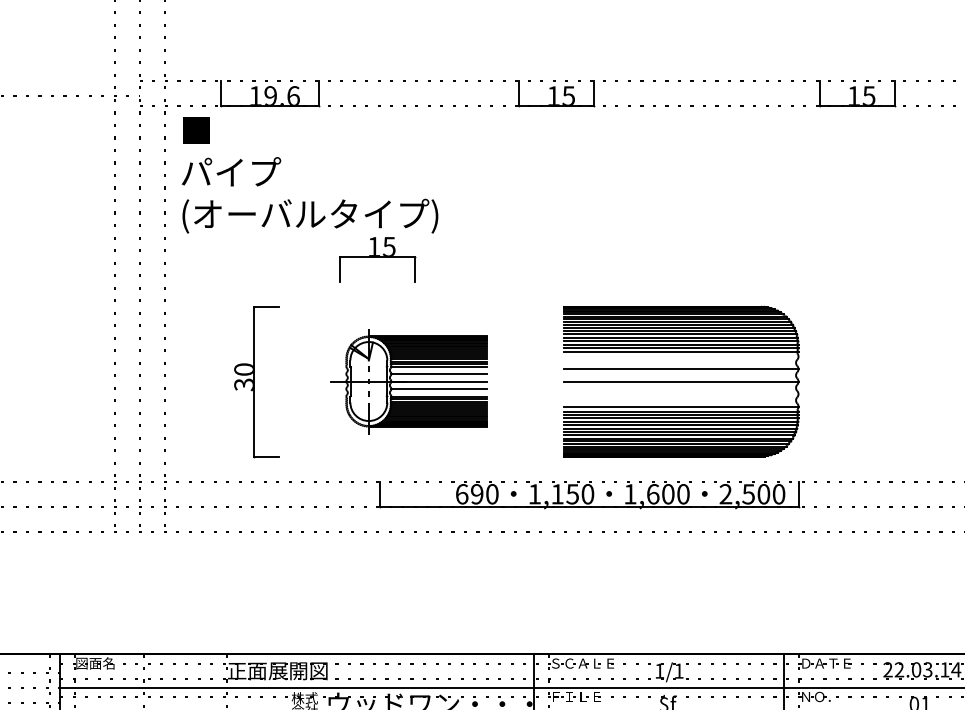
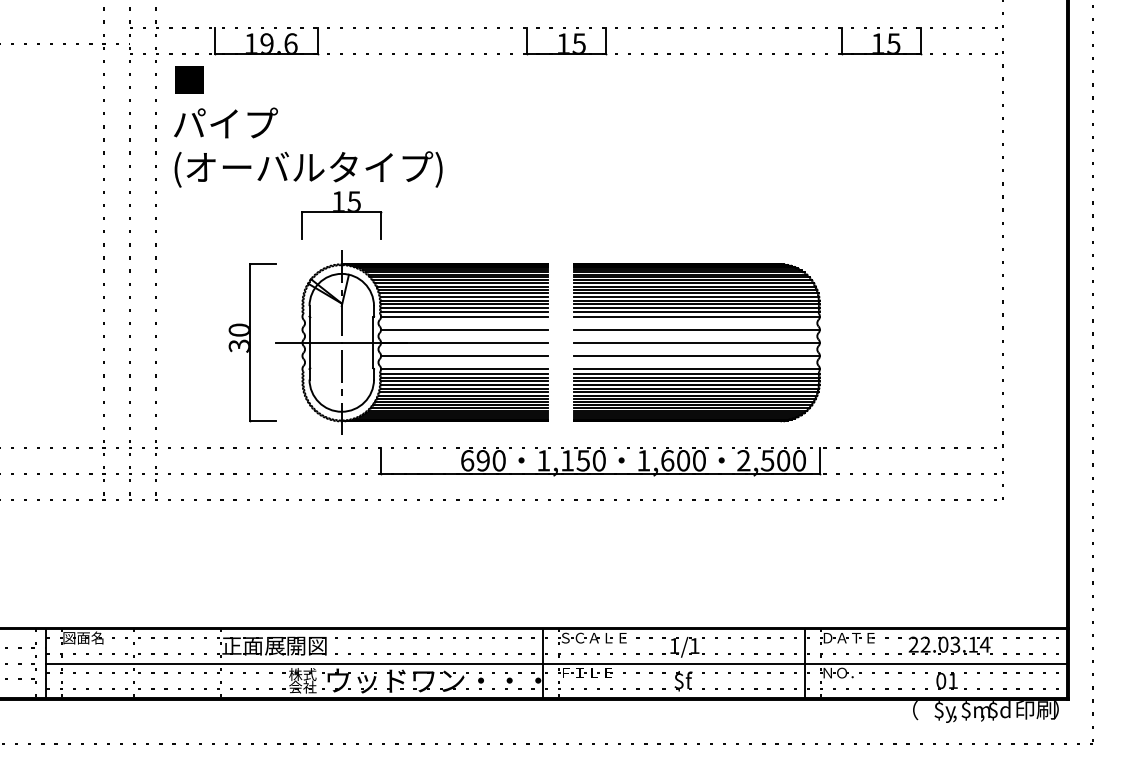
part: (377, 260) -> (341, 215), moved
line: (680, 356) -> (696, 316), added
part: (408, 381) -> (411, 342), size x1.67
line: (680, 393) -> (696, 355), added

